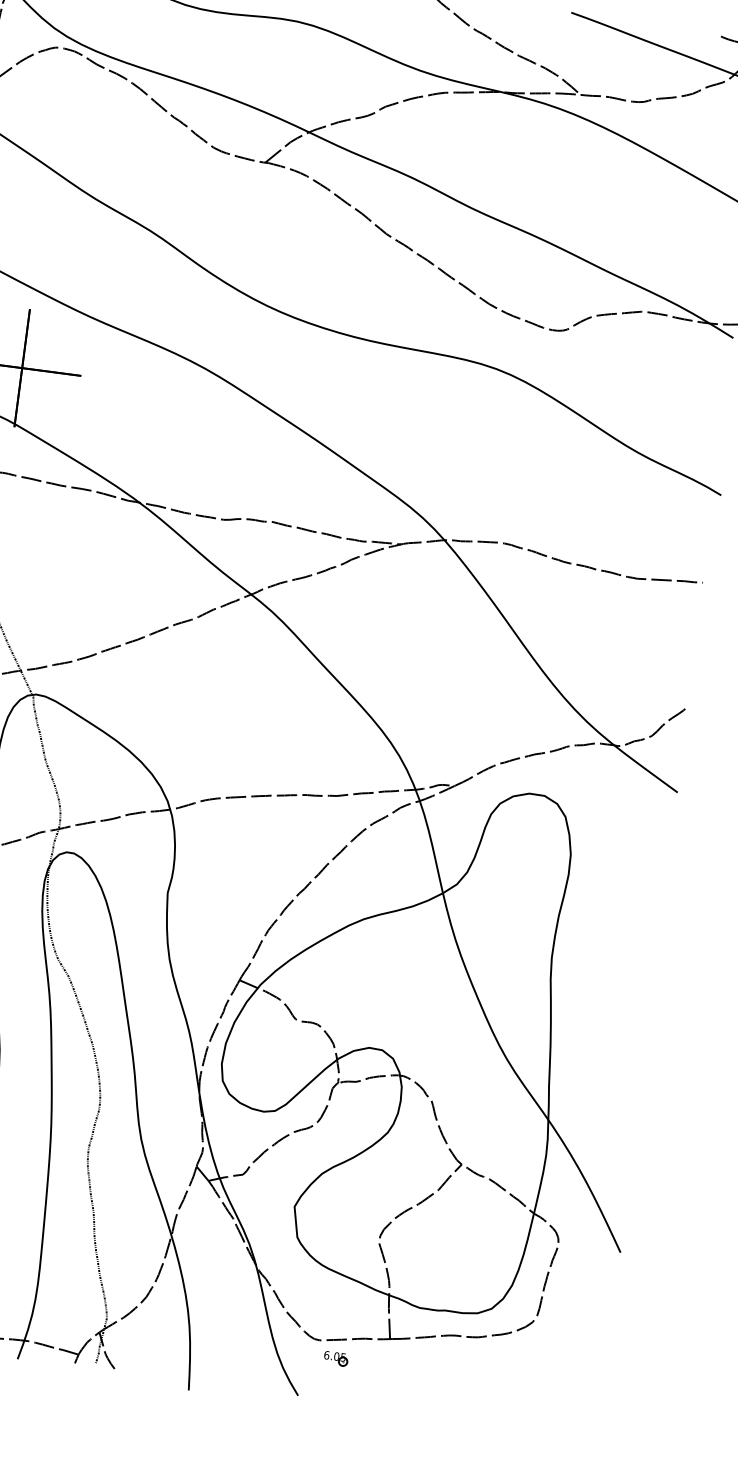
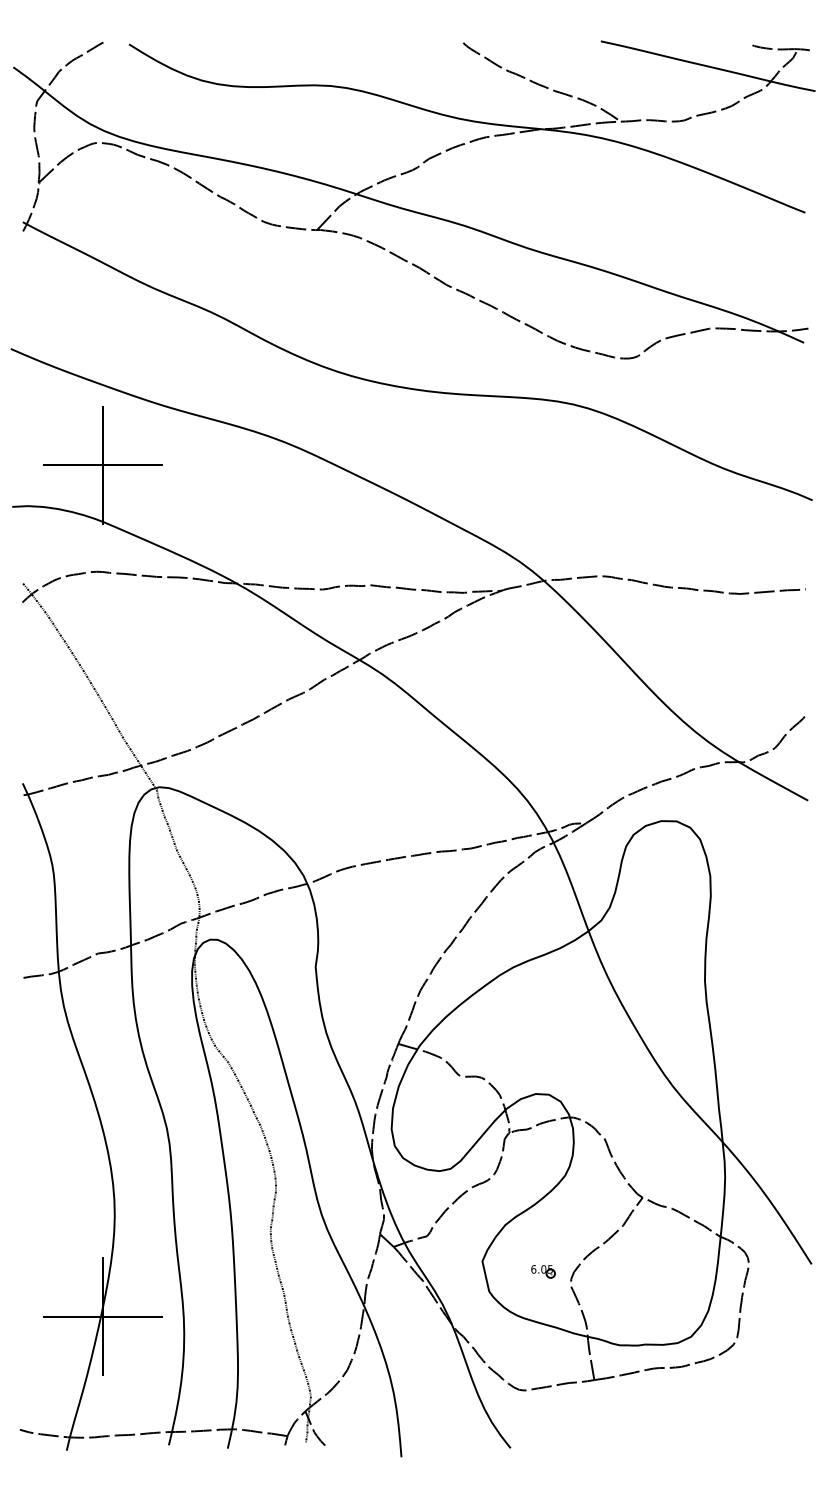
part: (336, 1358) -> (543, 1271), moved

